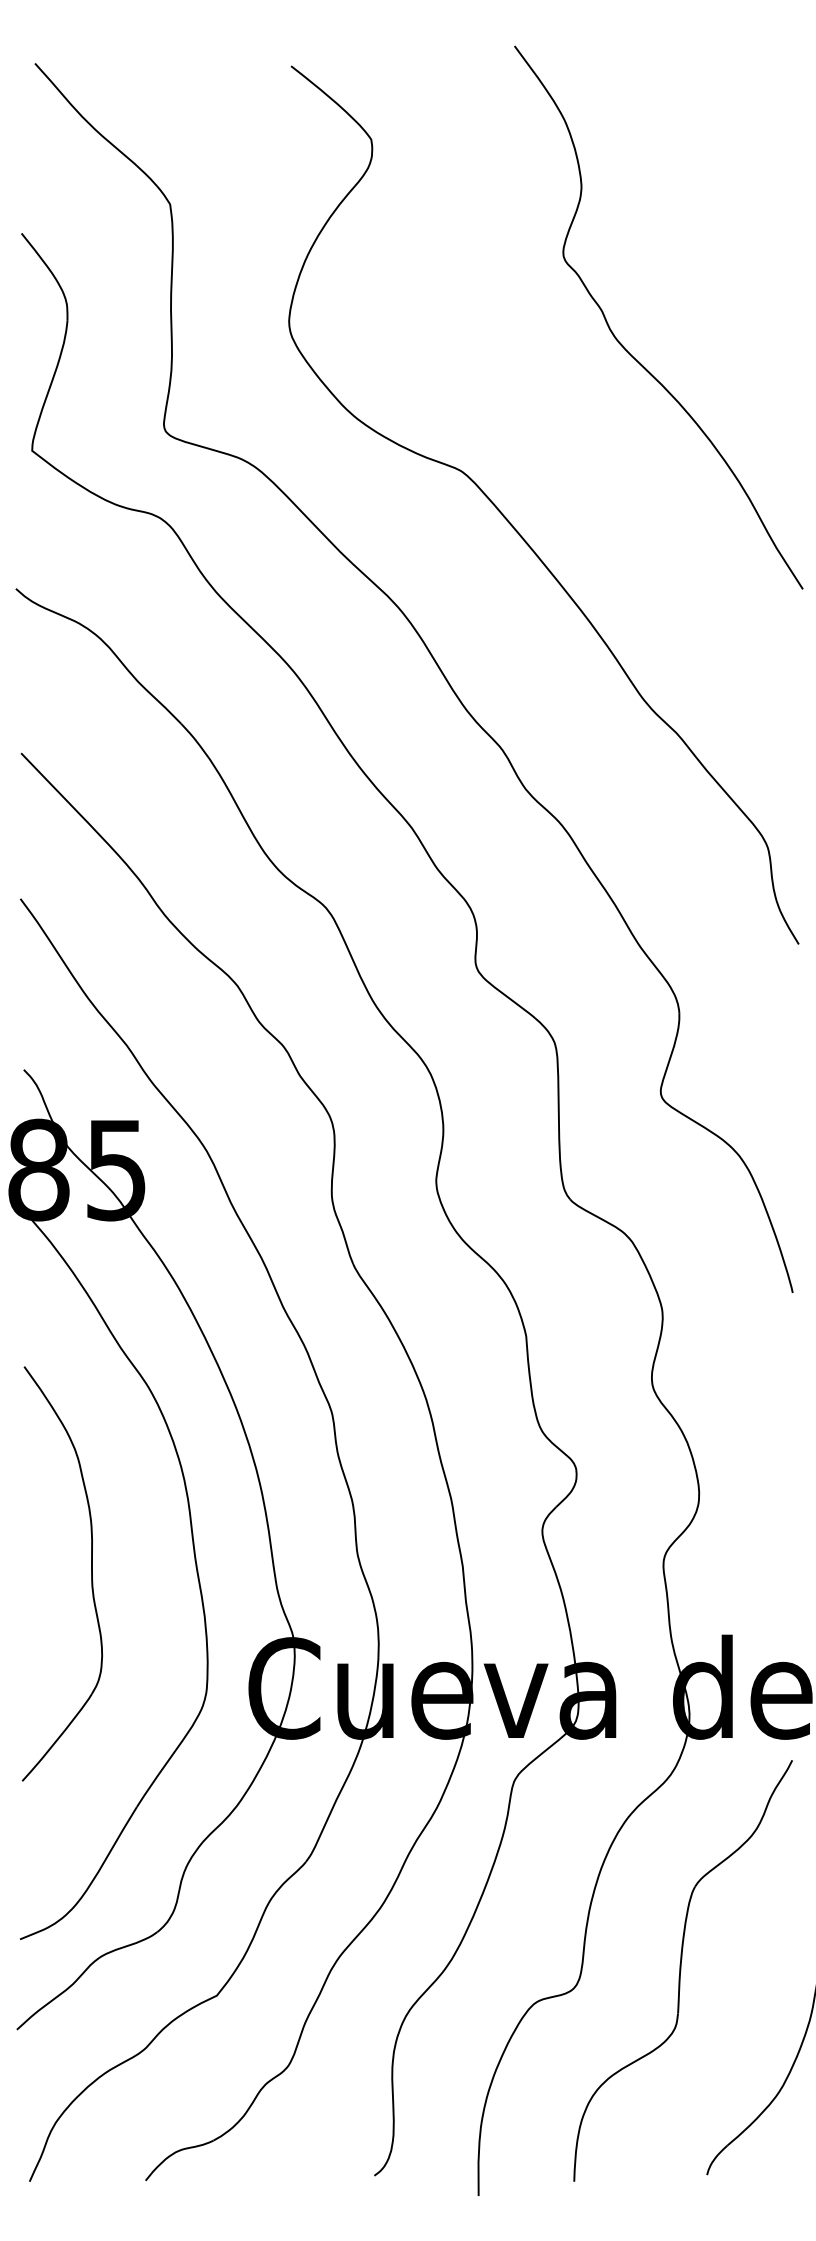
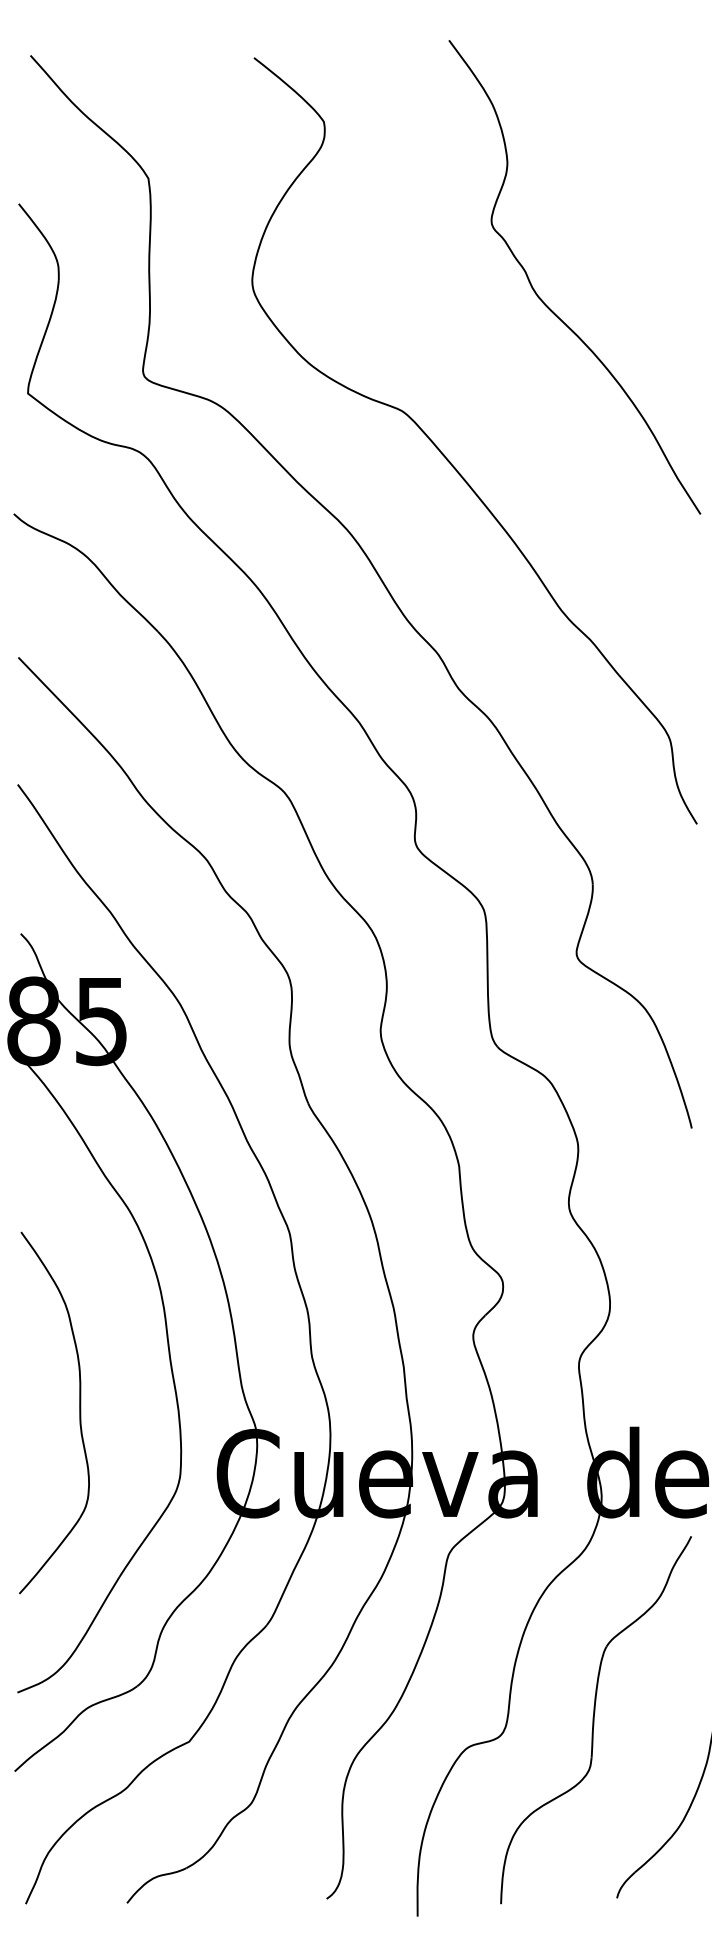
part: (91, 1573) -> (79, 1412), moved

